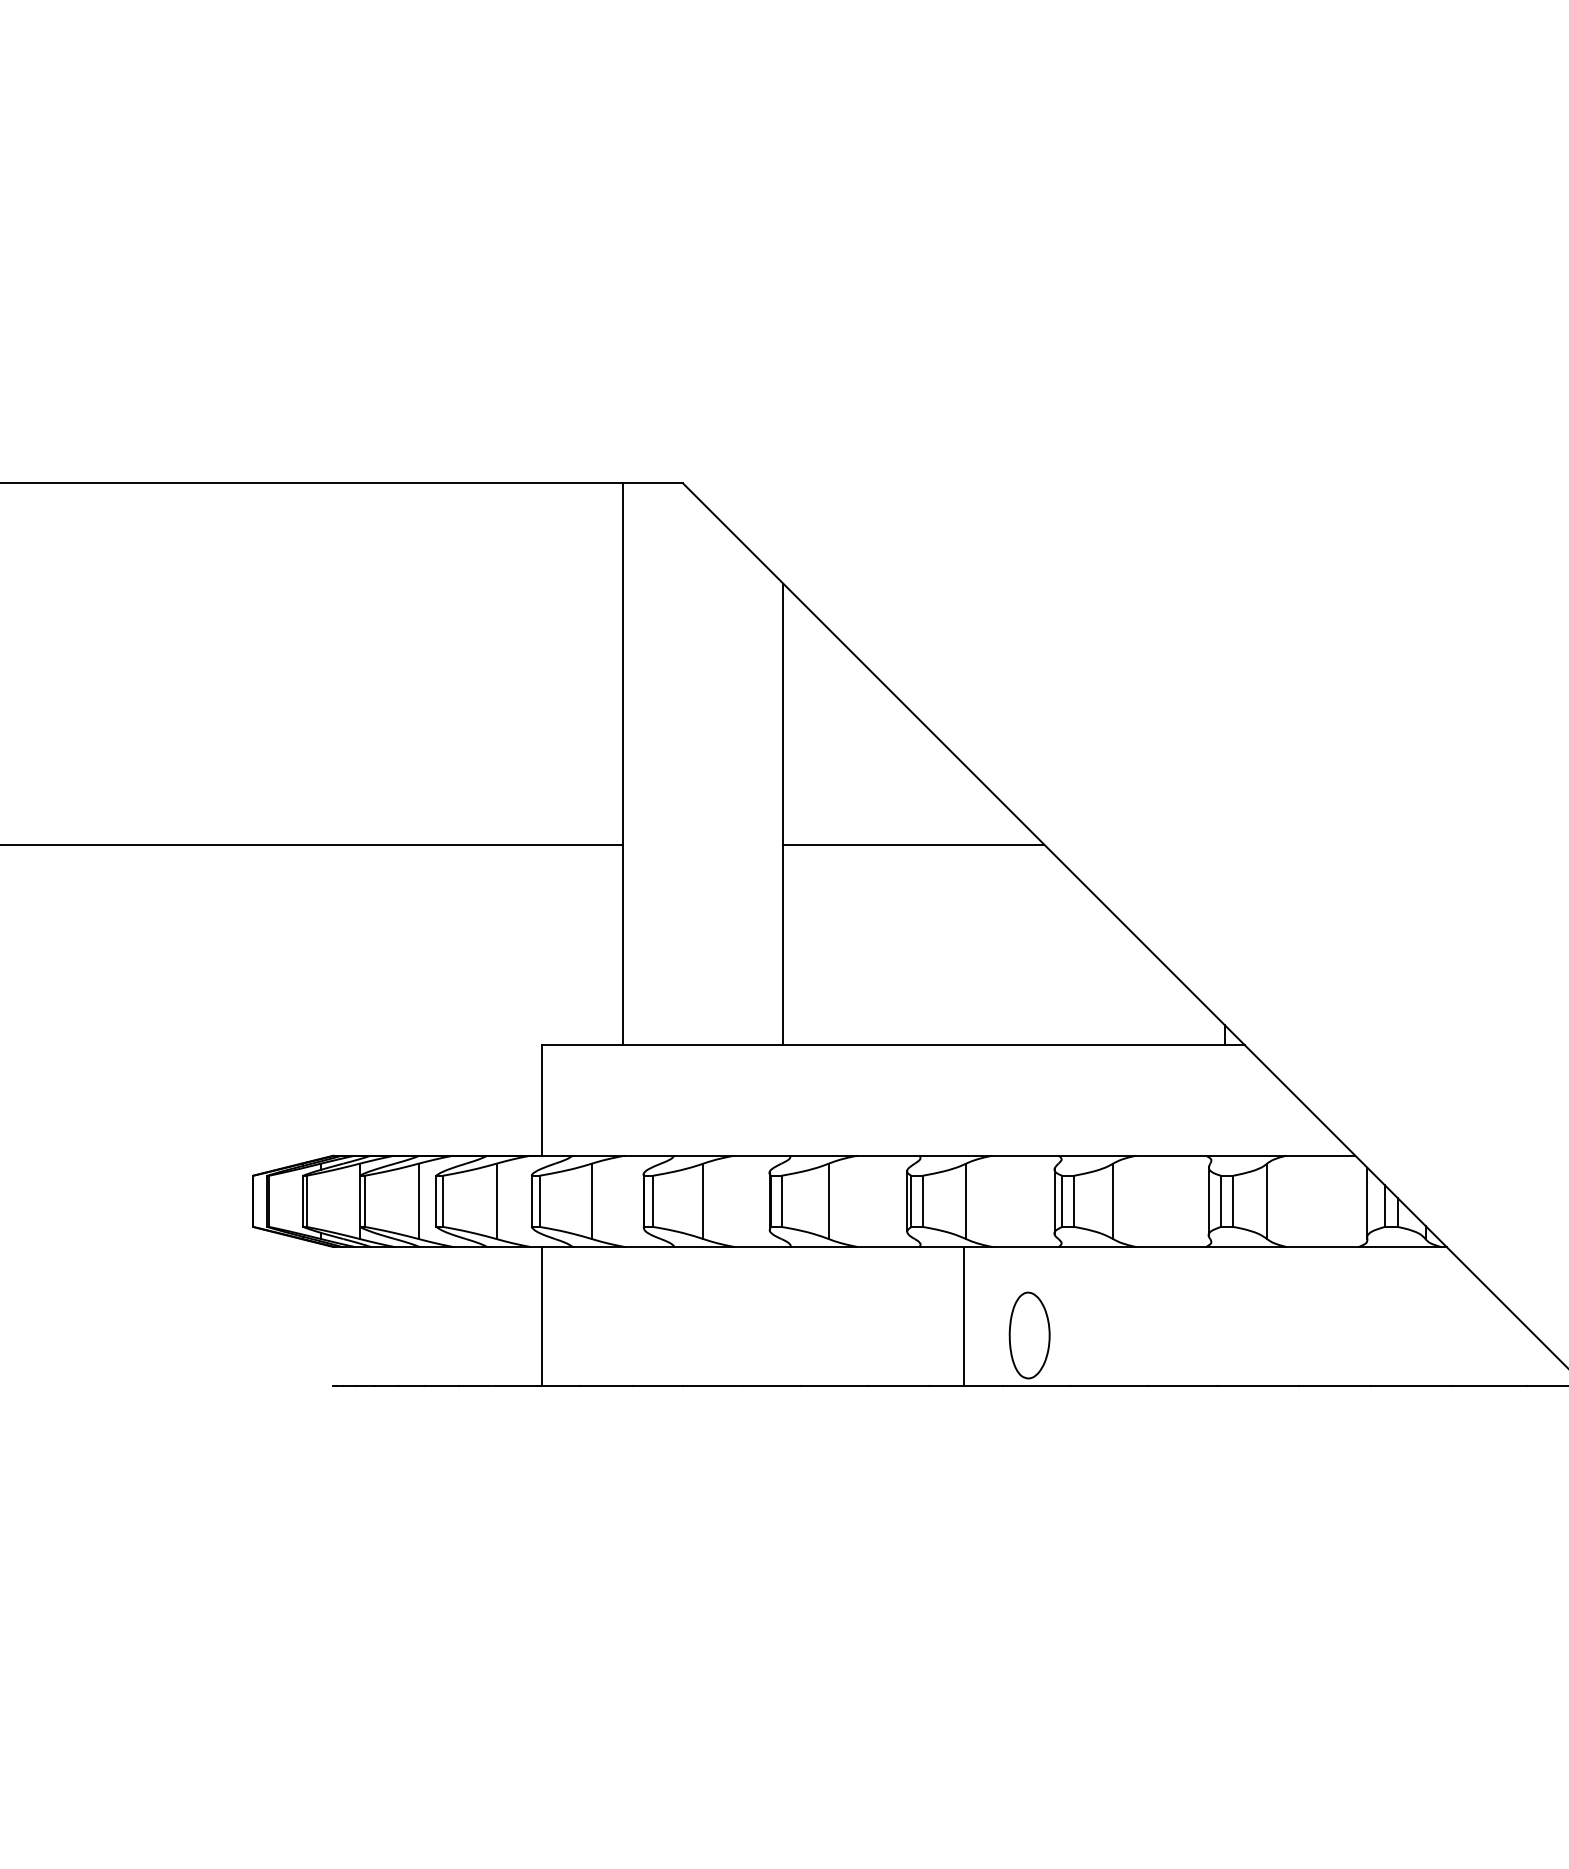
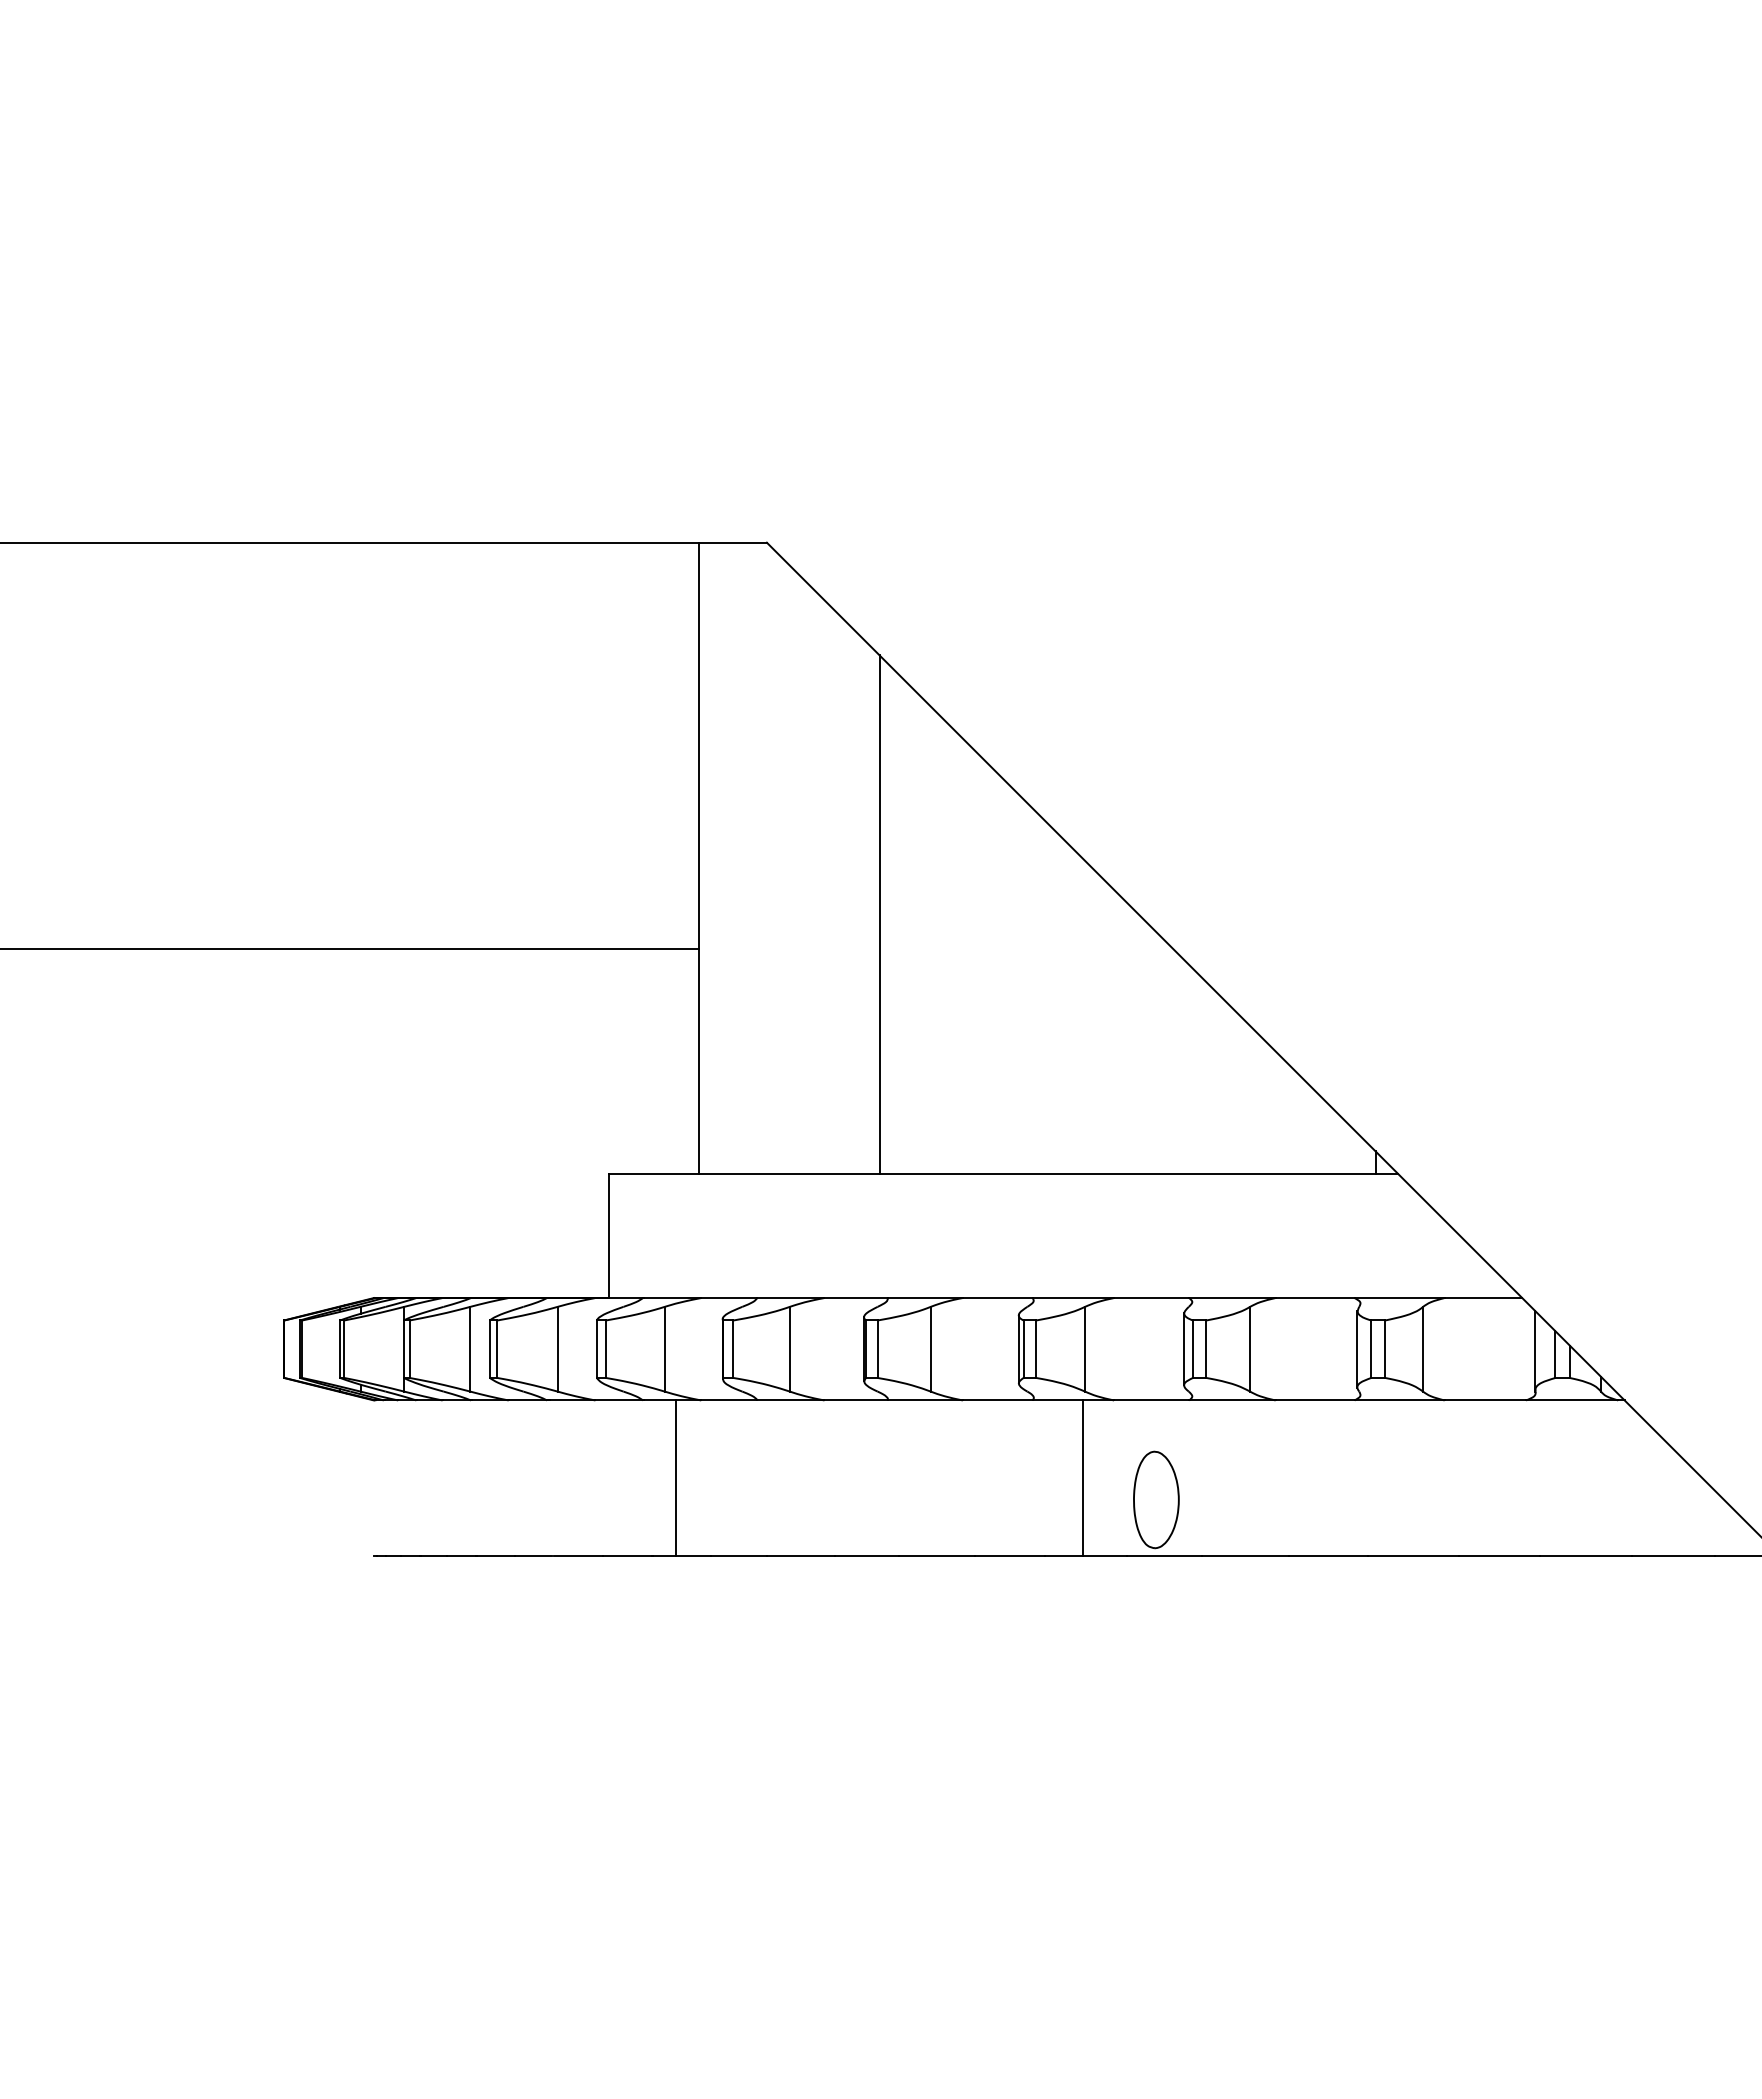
line: (913, 844) -> (1025, 948), removed
line: (542, 1316) -> (676, 1478), moved

